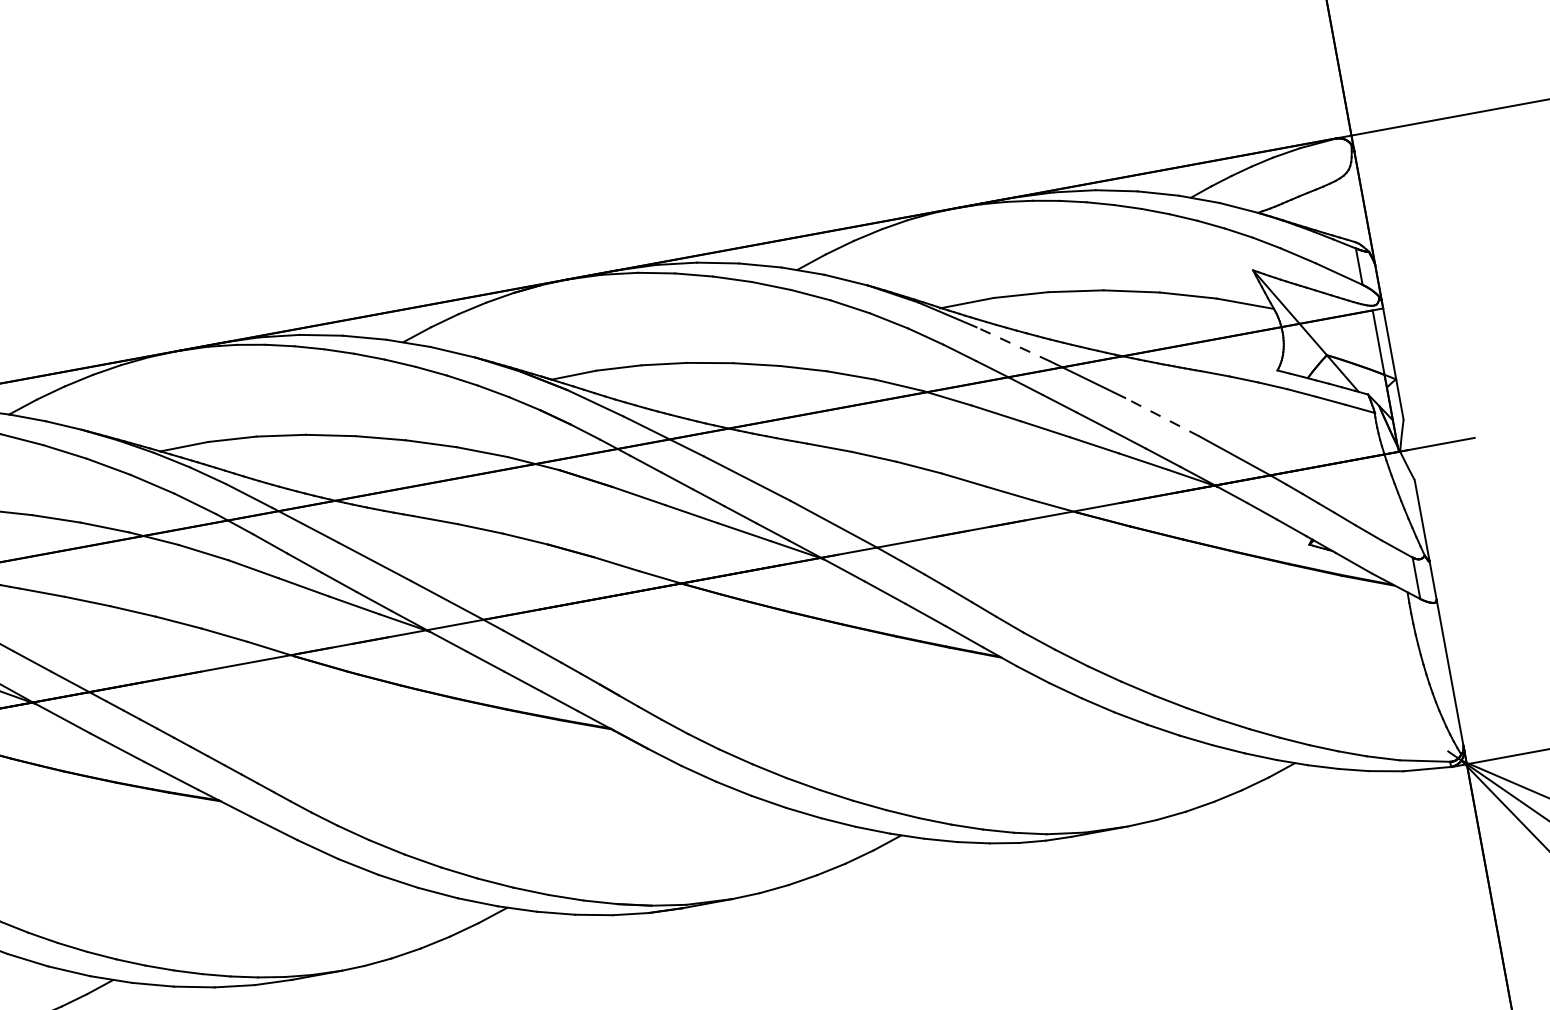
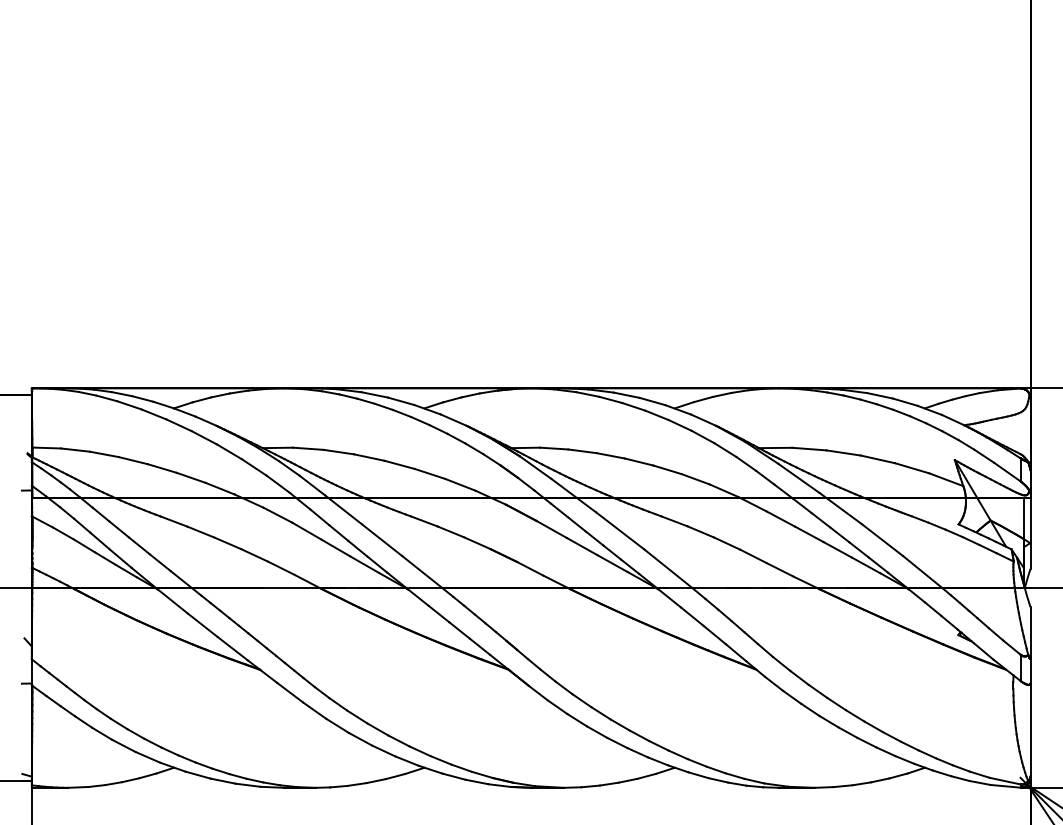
line: (1012, 344) -> (798, 478), dashed -> solid
line: (1162, 416) -> (882, 539), dashed -> solid

